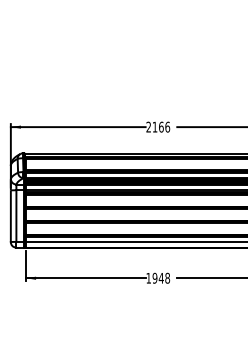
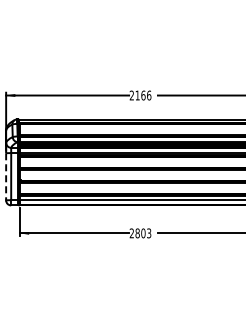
line: (11, 215) -> (6, 176), solid -> dashed
text: (158, 278) -> (140, 233), 1948 -> 2803

